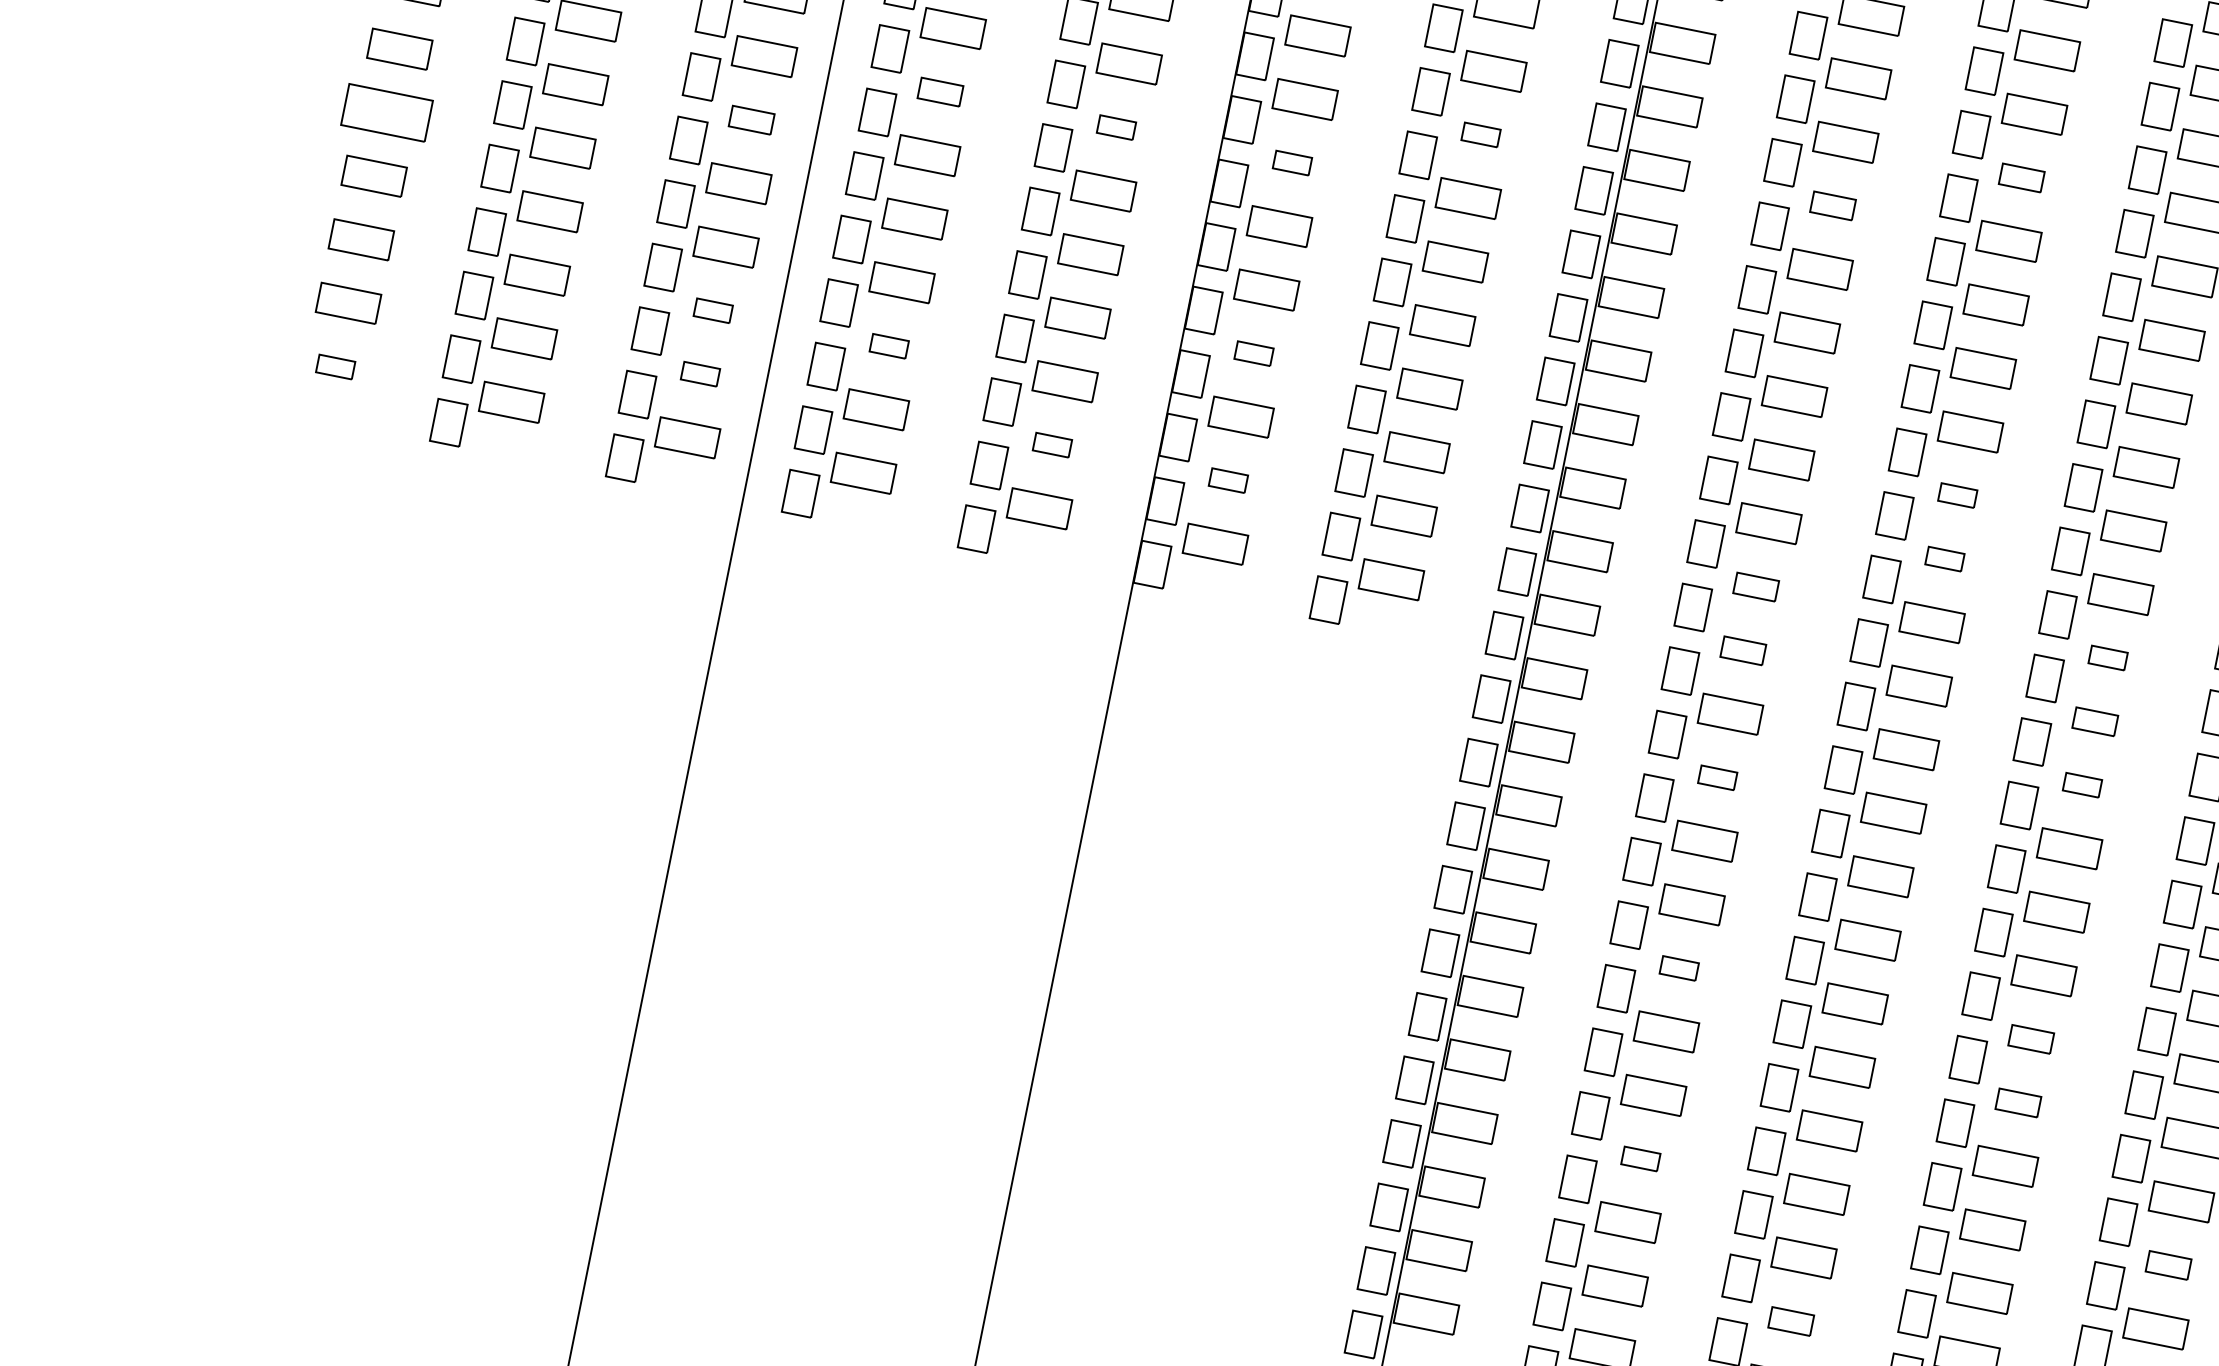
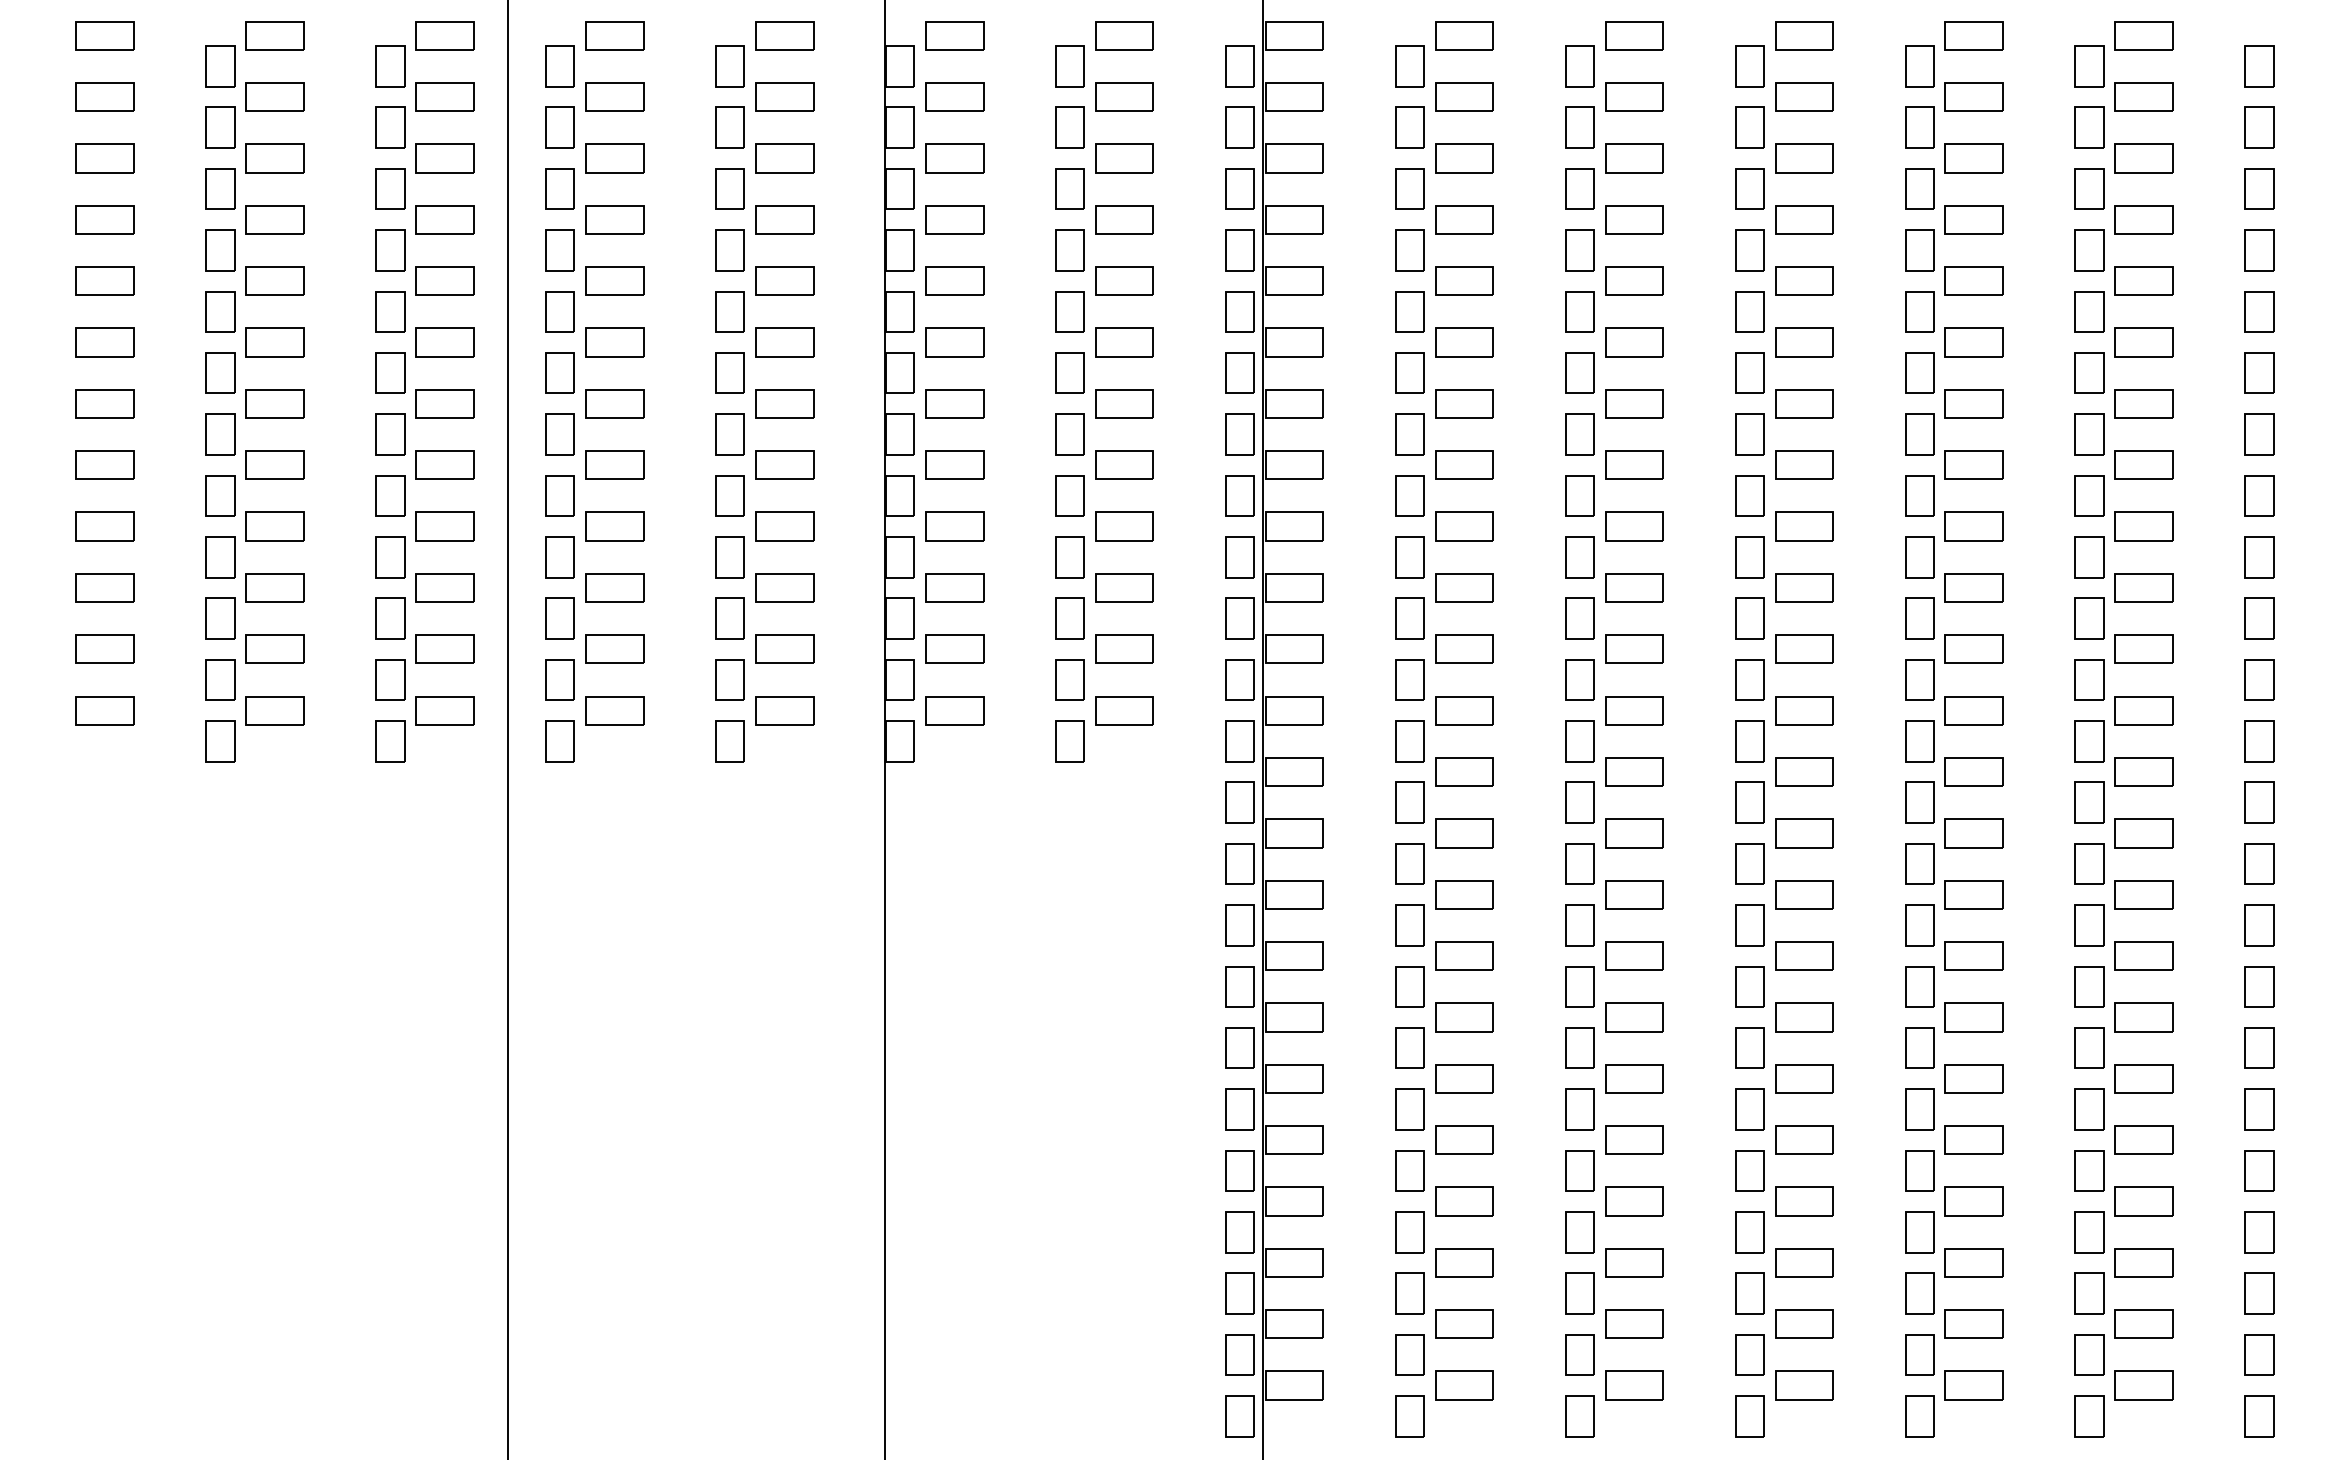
part: (940, 92) -> (614, 342), size x1.43
part: (386, 111) -> (104, 464), size x0.71
part: (751, 119) -> (444, 403), size x1.43
part: (1116, 127) -> (784, 342), size x1.67
part: (1481, 134) -> (1124, 280), size x1.67
part: (1292, 163) -> (954, 342), size x1.67
part: (2021, 177) -> (1634, 219), size x1.43
part: (1833, 205) -> (1464, 280), size x1.43
part: (712, 310) -> (444, 587), size x1.67
part: (888, 345) -> (614, 587), size x1.67
part: (1253, 353) -> (954, 526), size x1.67
part: (335, 366) -> (104, 710), size x1.67
part: (700, 373) -> (444, 648), size x1.67
part: (1052, 444) -> (784, 648), size x1.67
part: (1228, 479) -> (954, 648), size x1.67
part: (1957, 495) -> (1634, 526), size x1.67
part: (1945, 558) -> (1634, 587), size x1.67
part: (1756, 586) -> (1464, 648), size x1.43
part: (1743, 650) -> (1464, 710), size x1.43
part: (2108, 657) -> (1804, 648), size x1.67
part: (2095, 721) -> (1804, 710), size x1.43
part: (1717, 777) -> (1464, 833), size x1.67
part: (2082, 784) -> (1804, 771), size x1.67
part: (1679, 968) -> (1464, 1017), size x1.67
part: (2031, 1039) -> (1804, 1017), size x1.43
part: (2018, 1102) -> (1804, 1078), size x1.43
part: (1640, 1159) -> (1464, 1201), size x1.67
part: (2167, 1265) -> (1973, 1201), size x1.43
part: (1791, 1320) -> (1634, 1323), size x1.43

